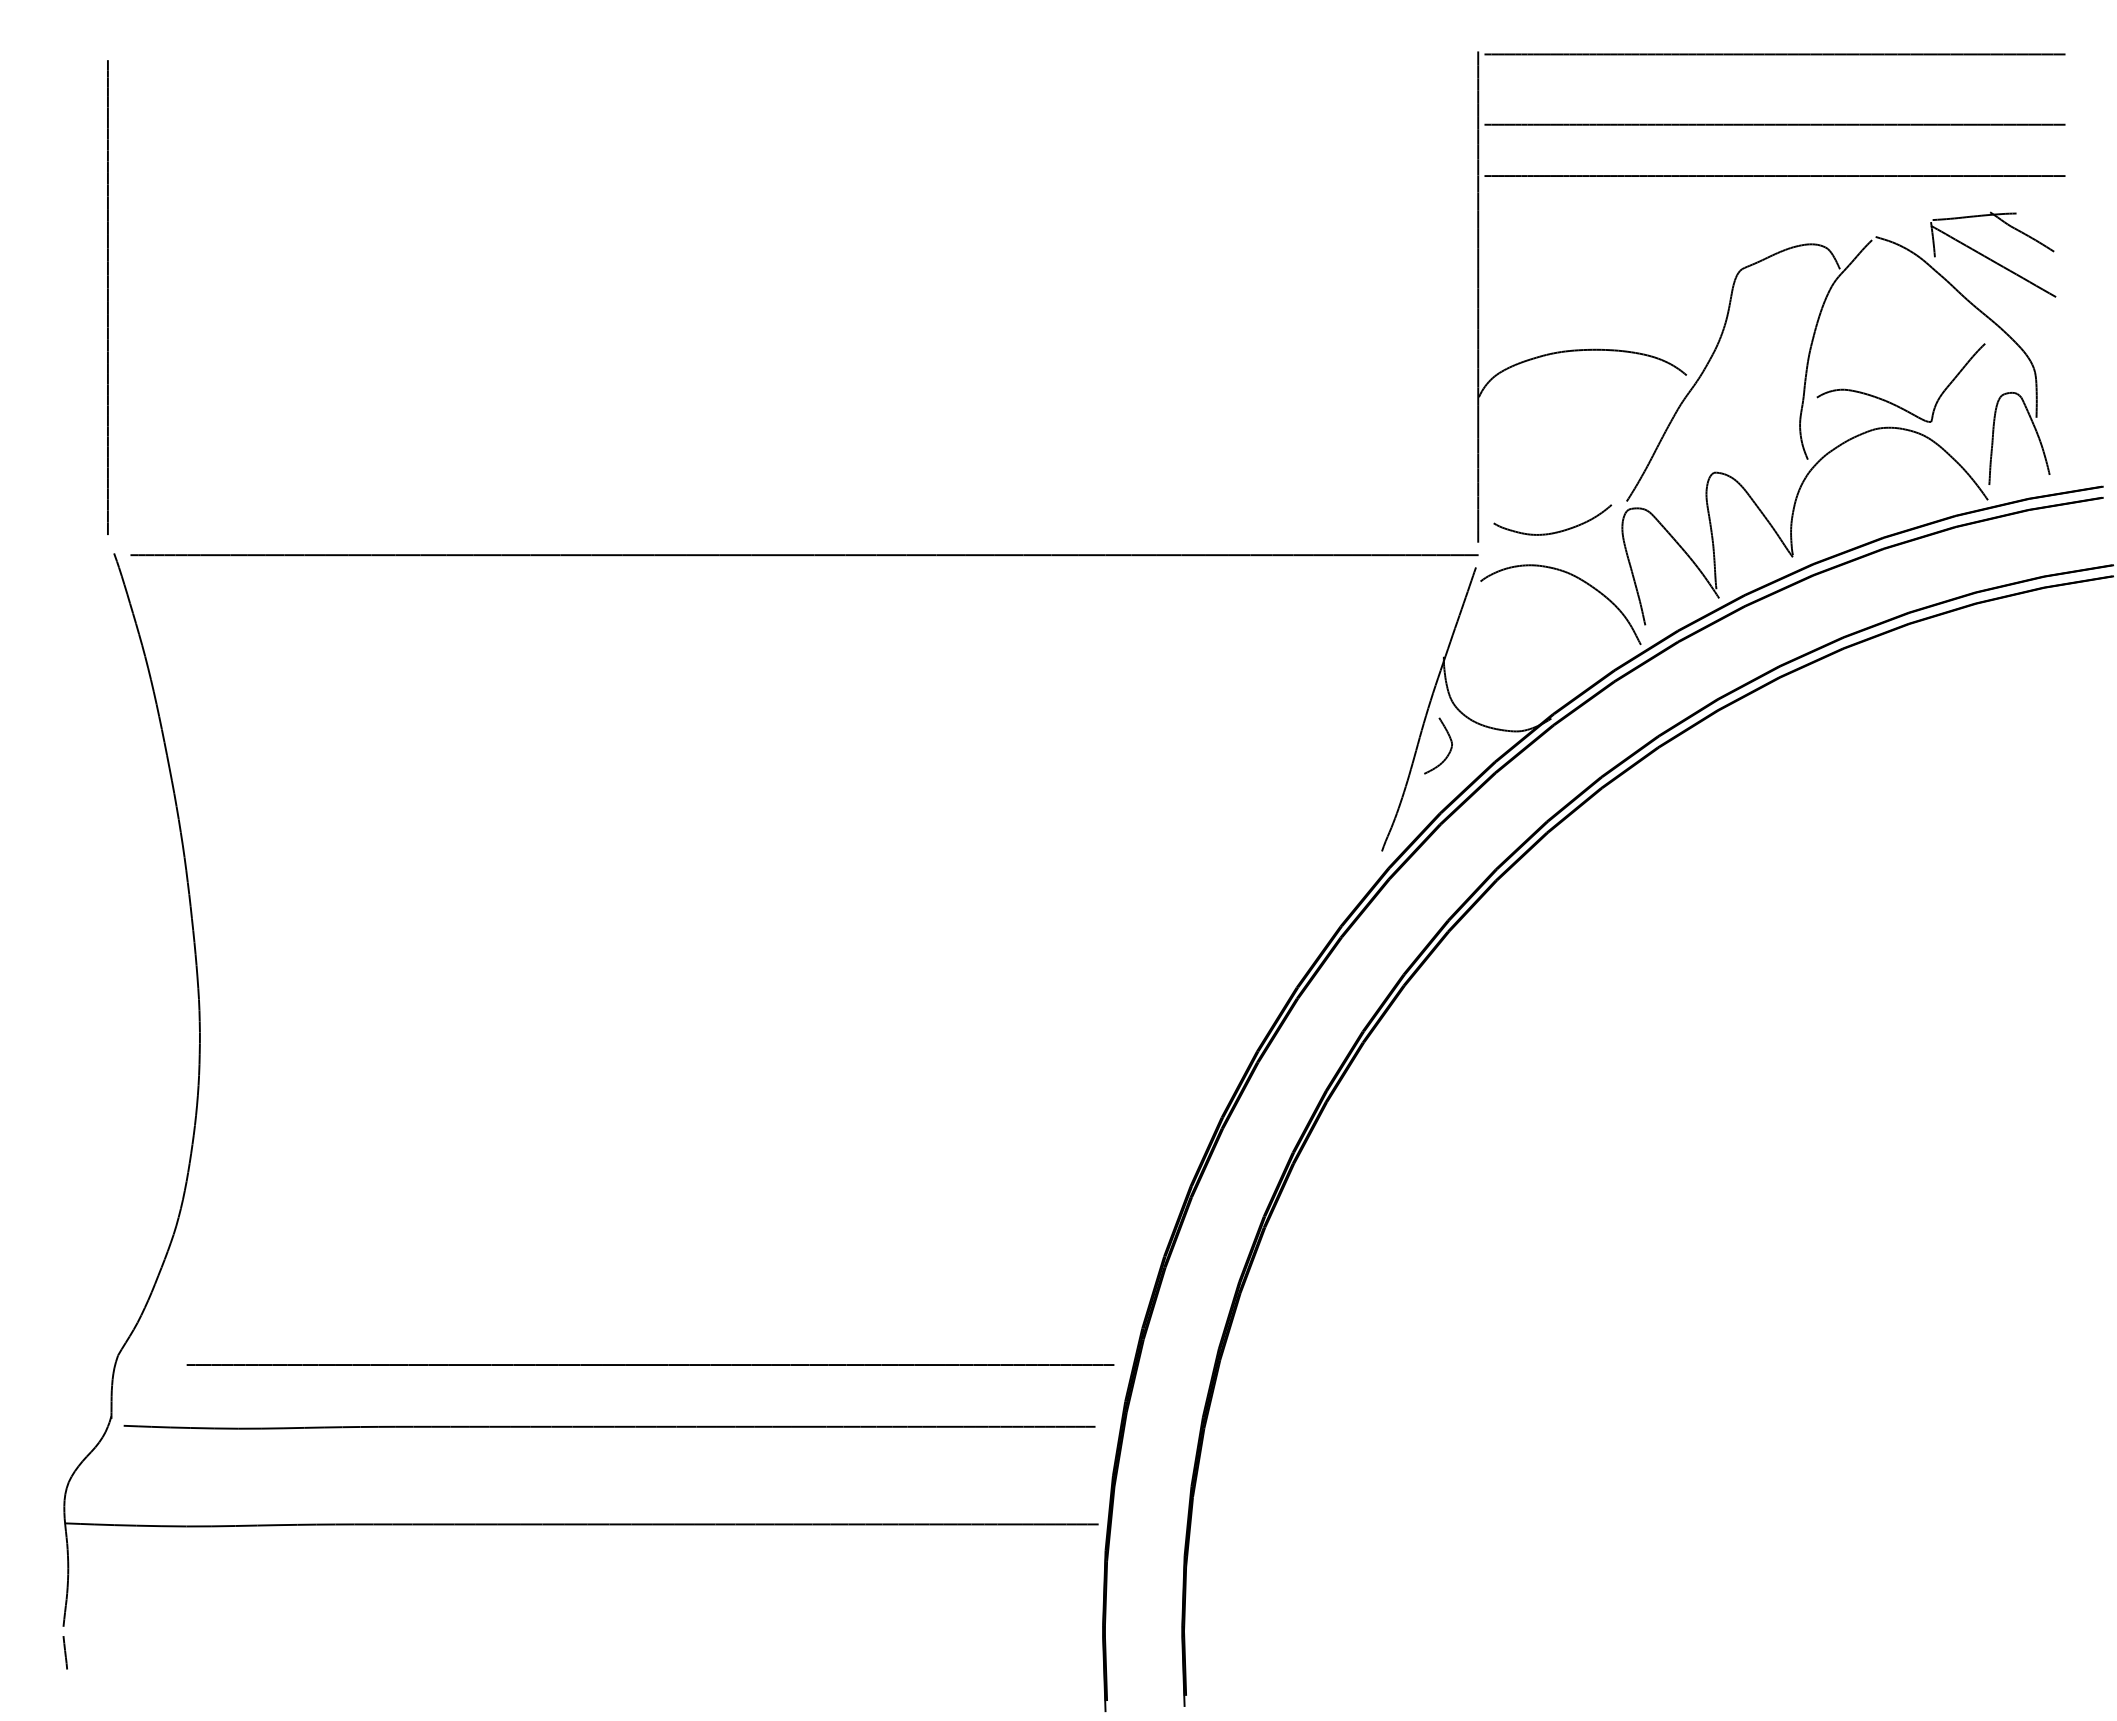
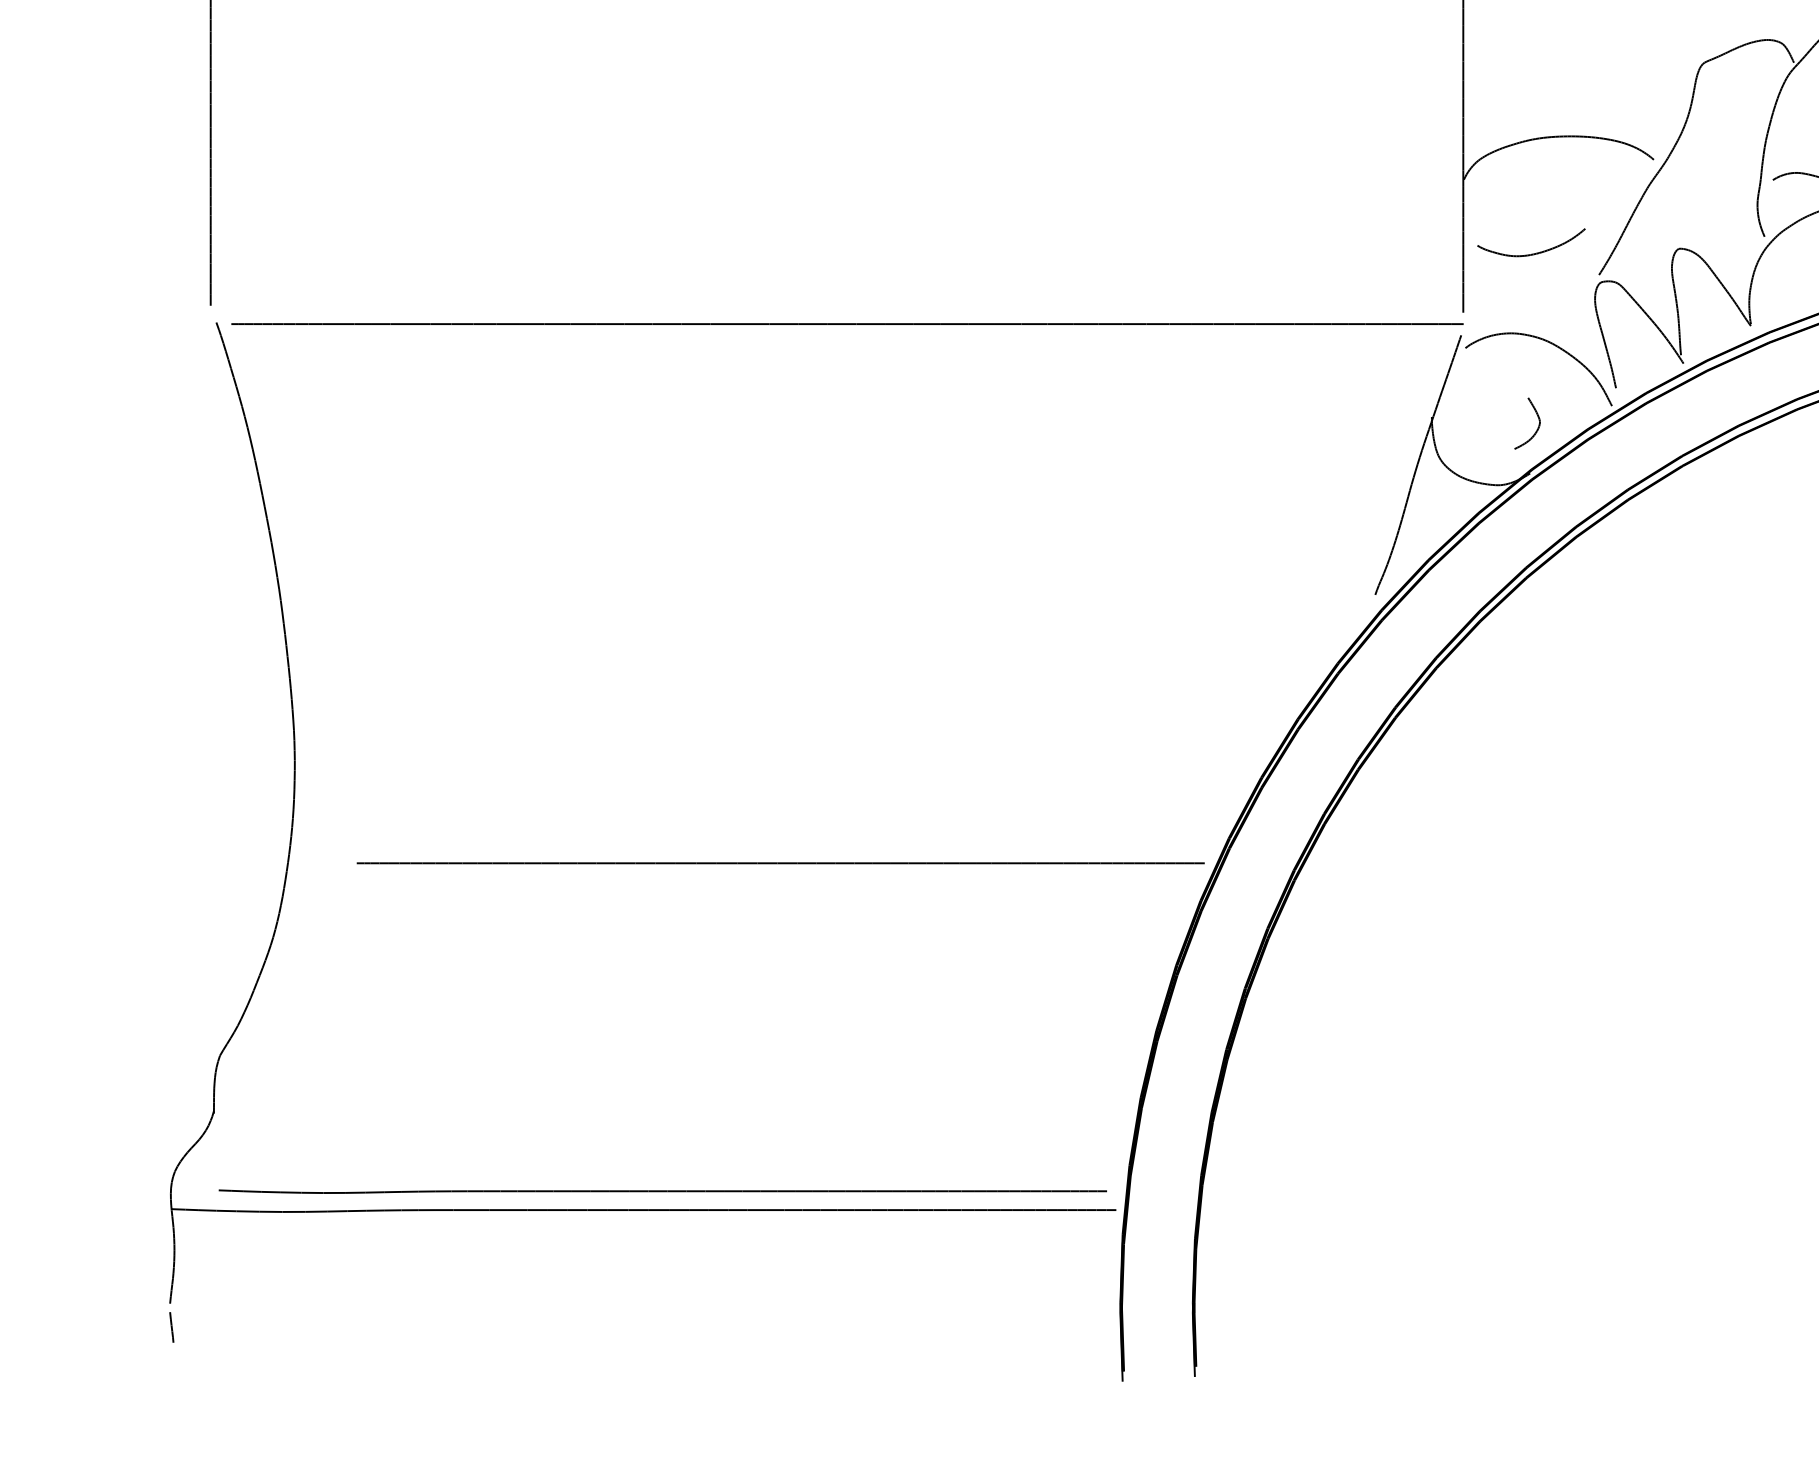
part: (1555, 531) -> (1533, 253), moved
part: (1449, 750) -> (1537, 427), moved
line: (650, 1364) -> (780, 862), moved
part: (609, 1426) -> (662, 1190), moved

